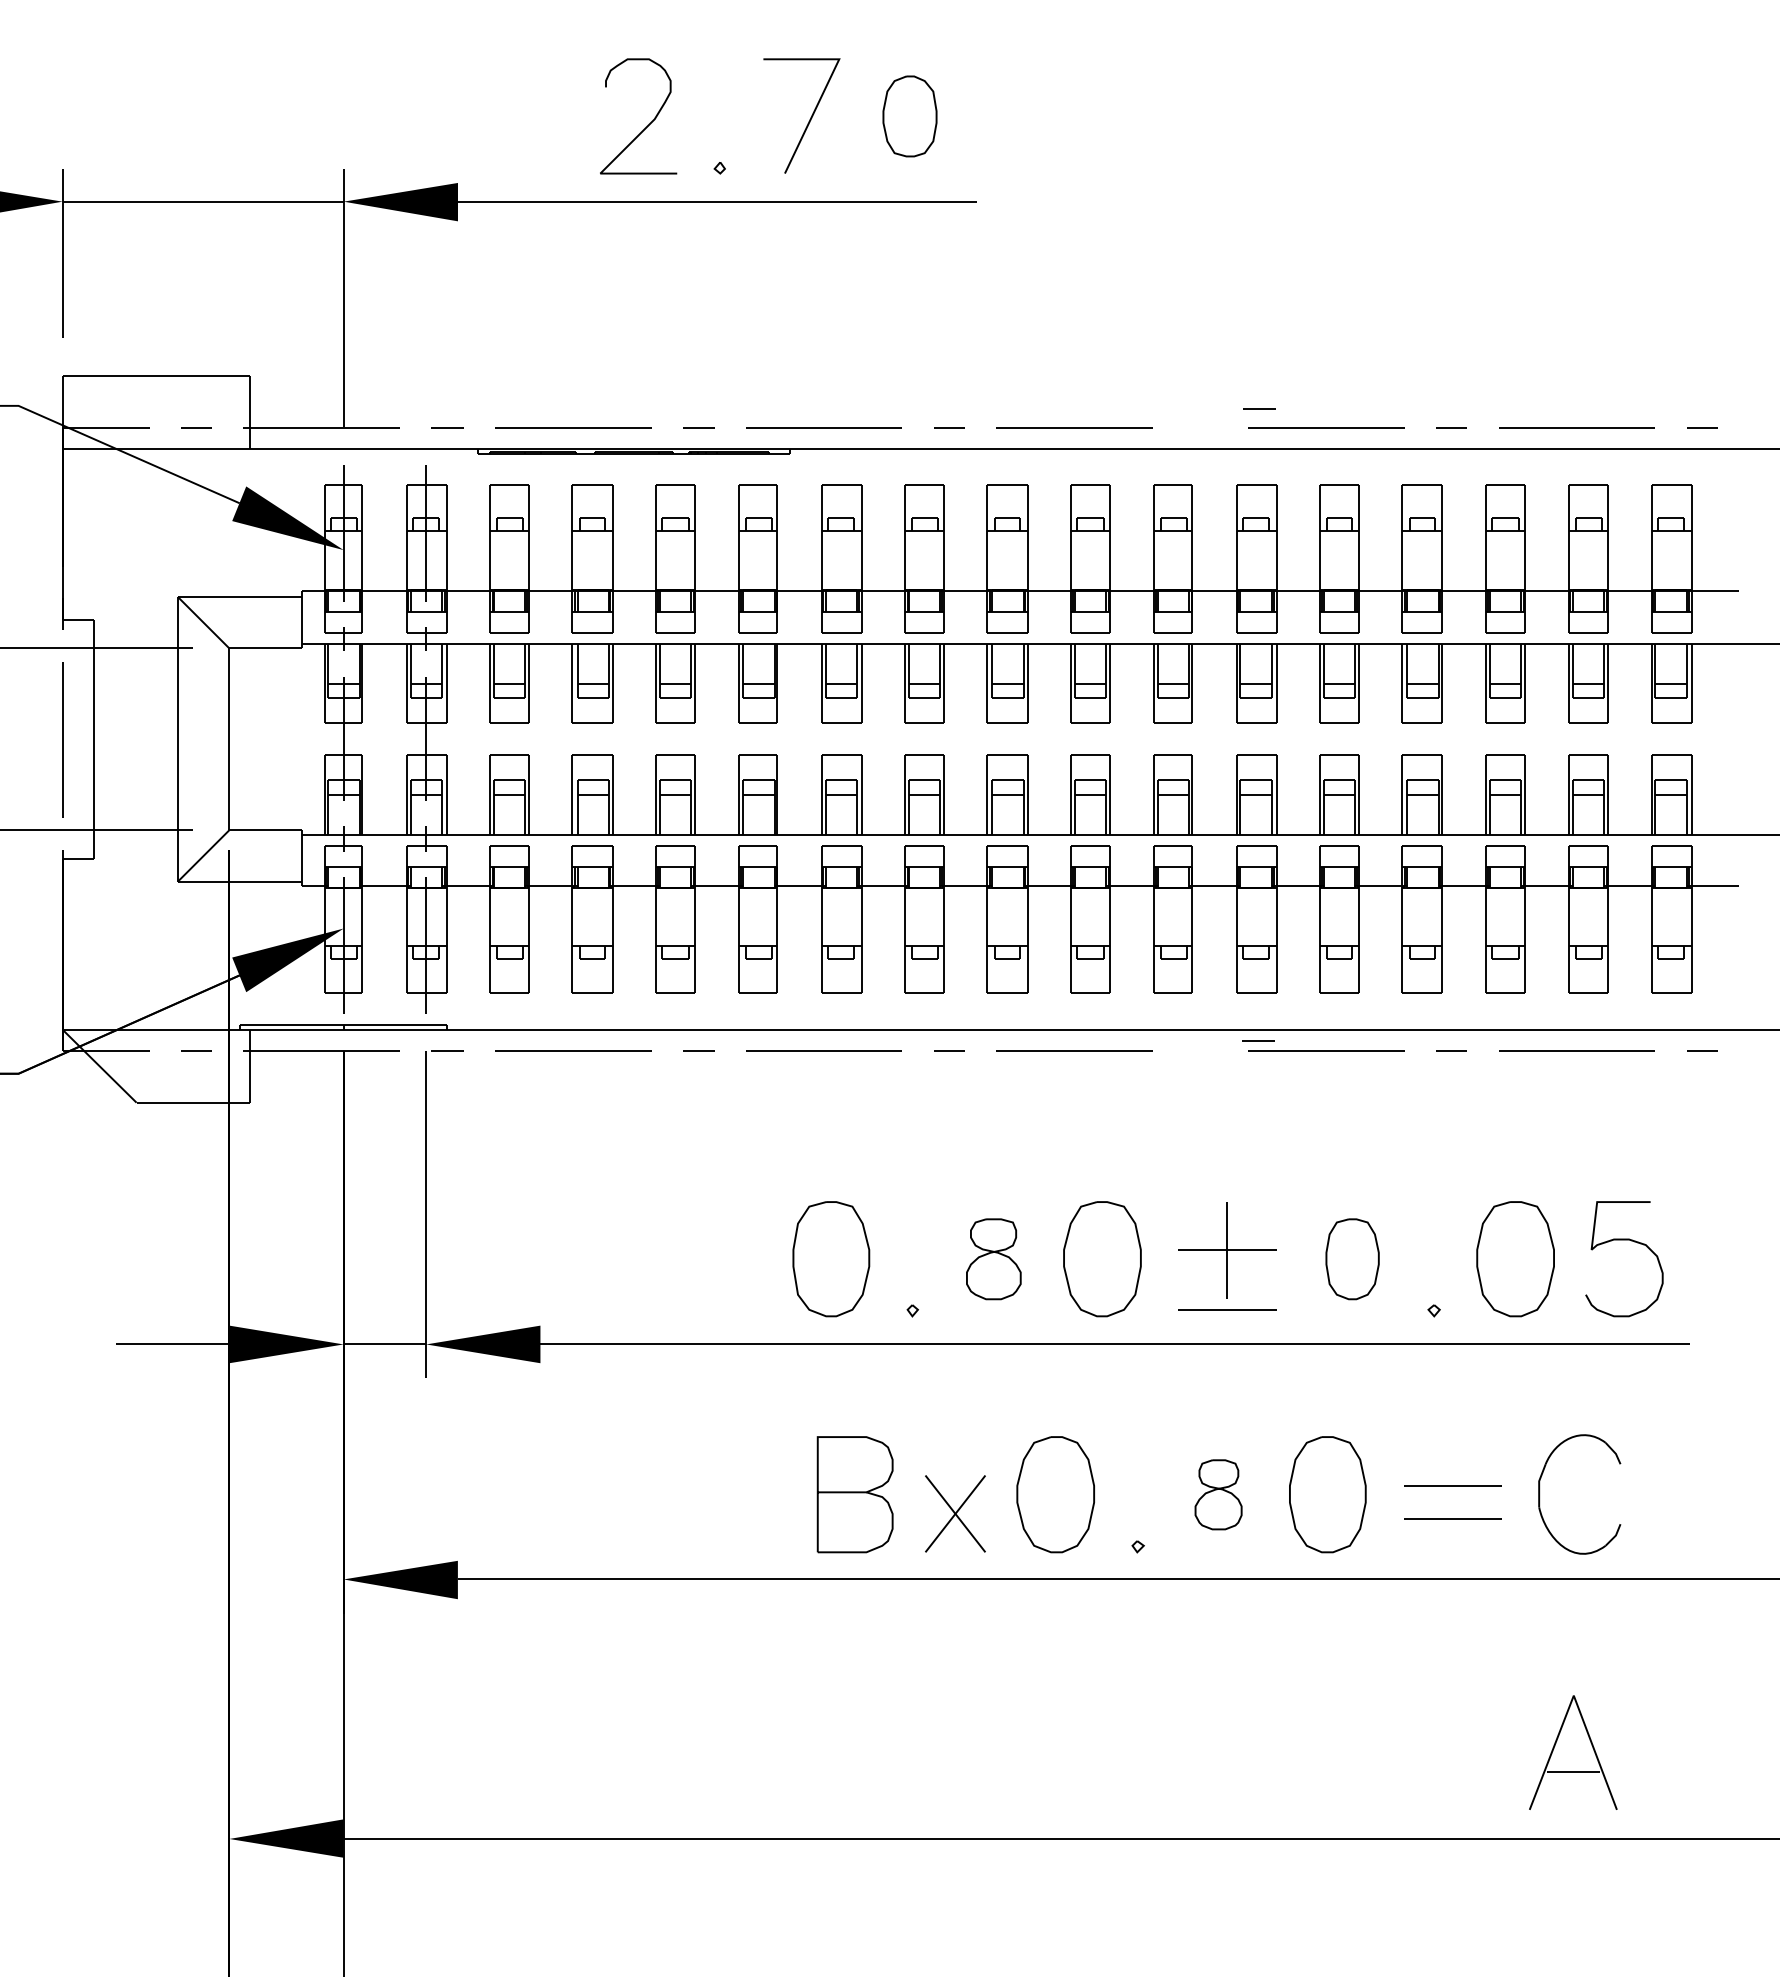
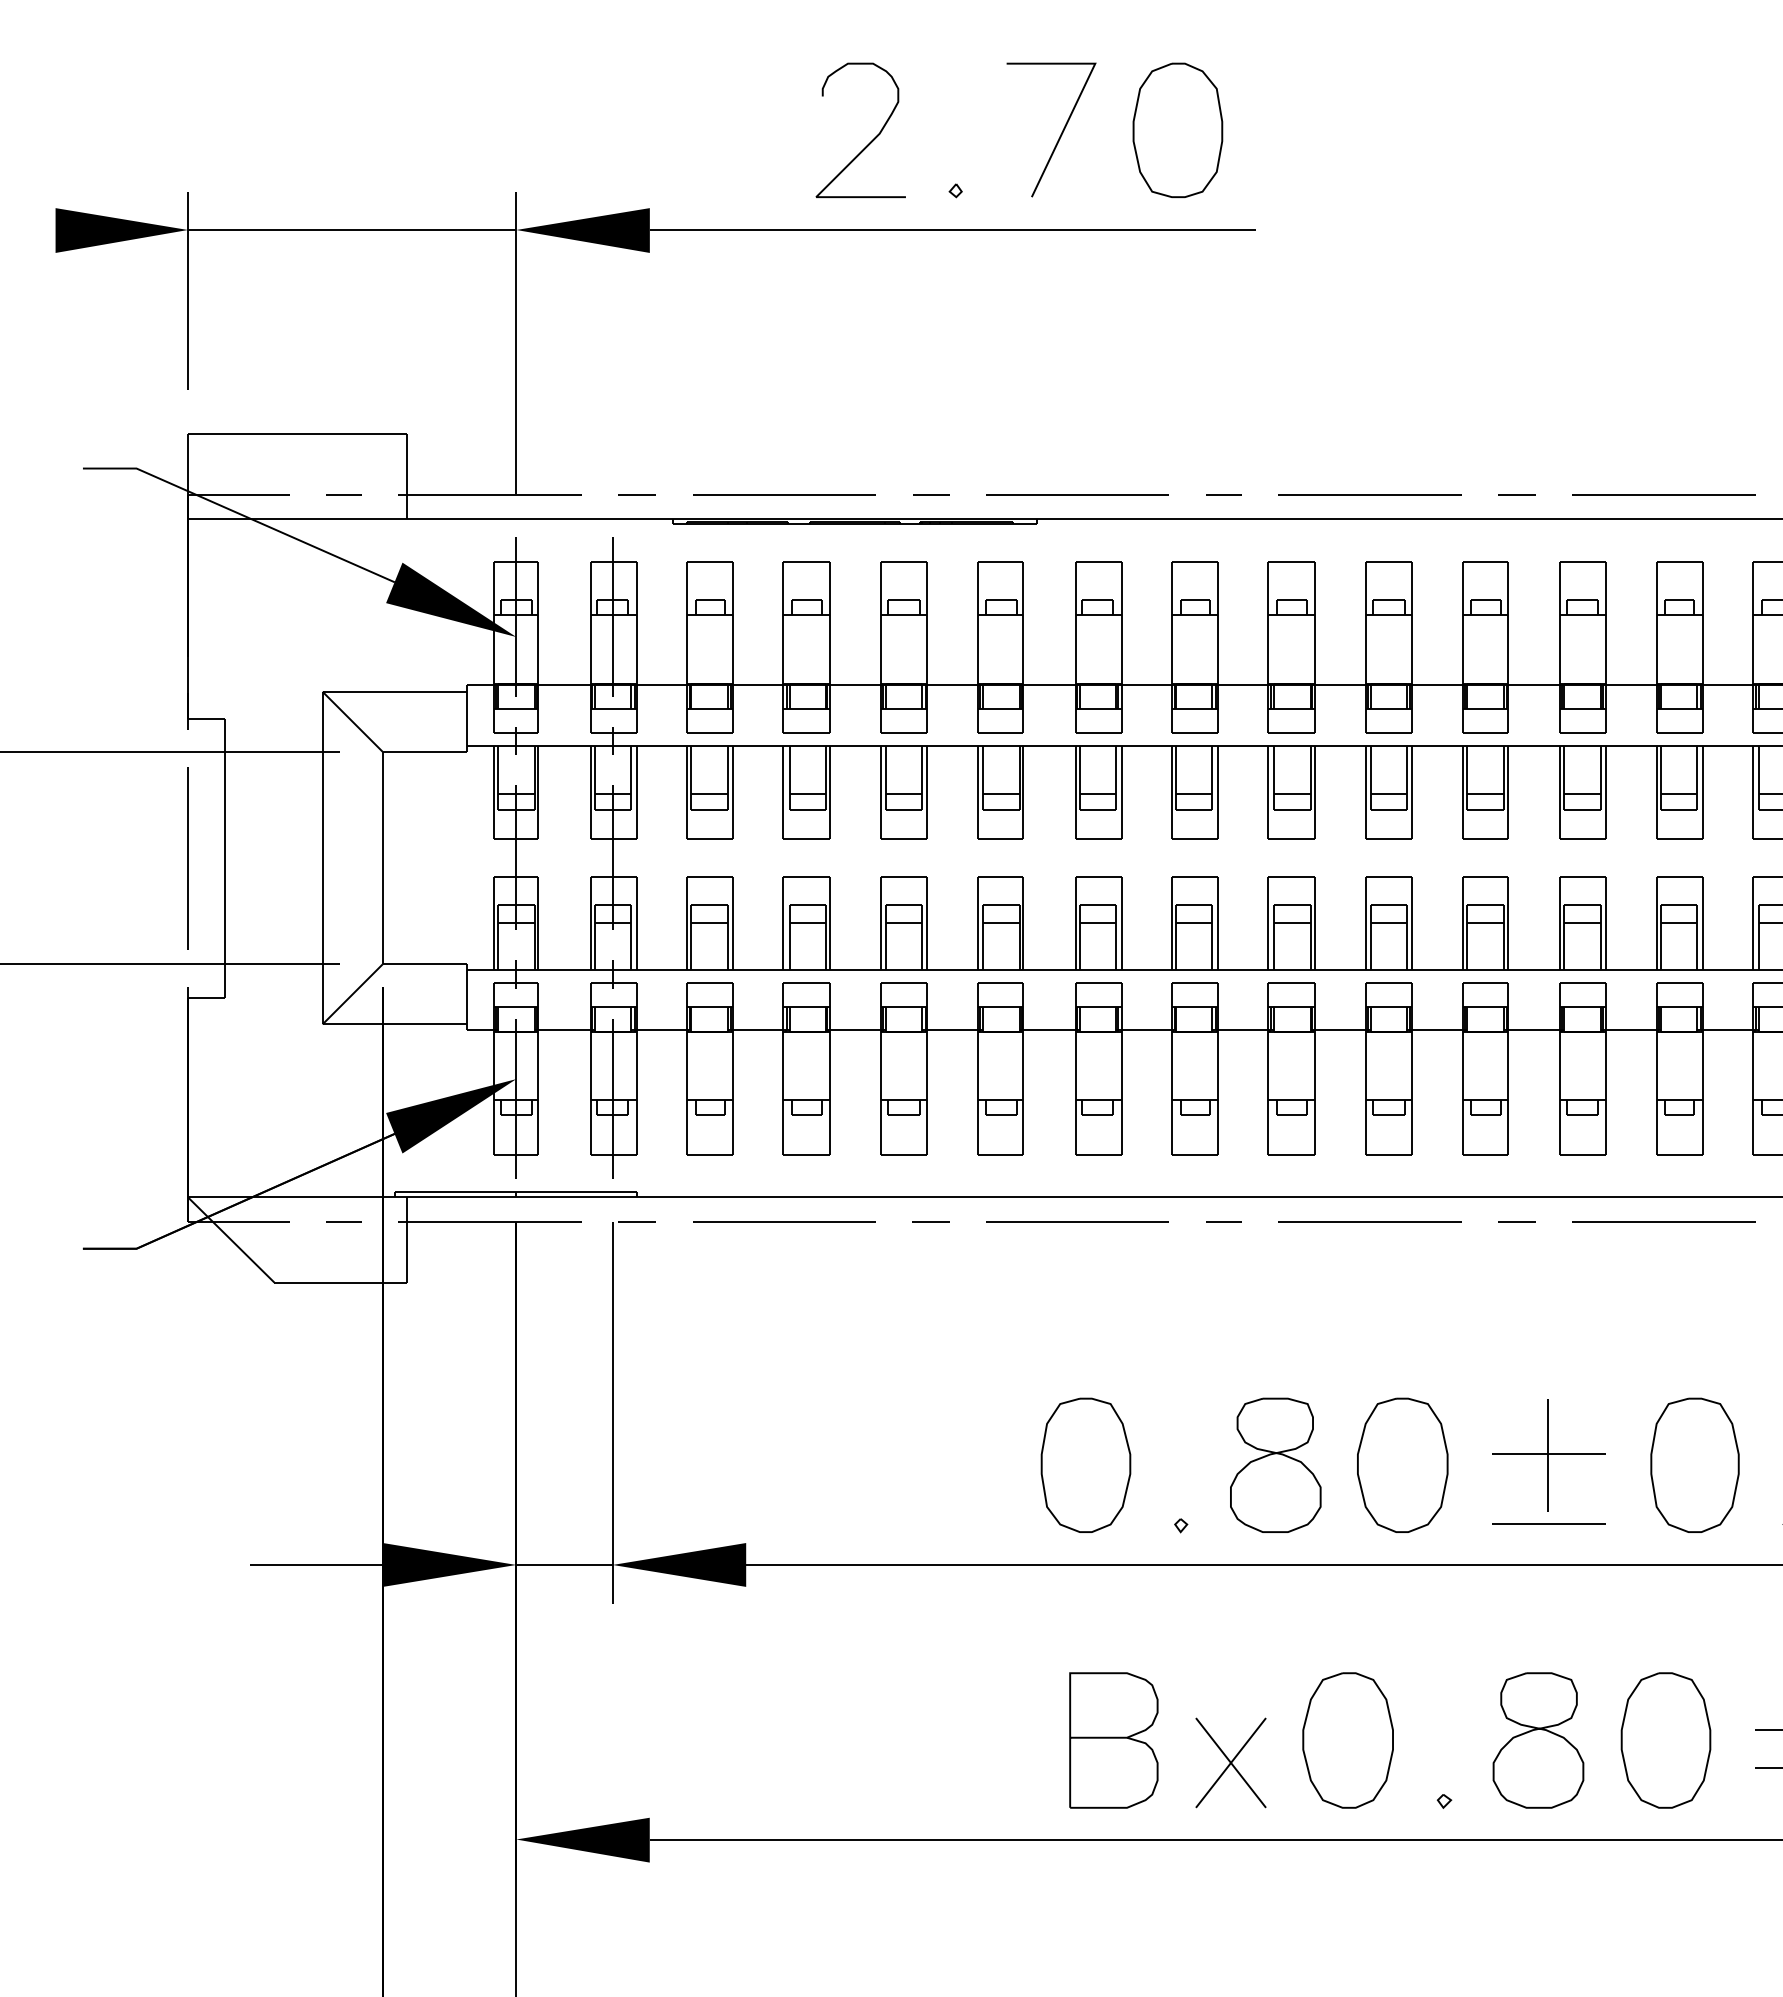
part: (909, 116) -> (1177, 130), size x1.43
line: (1259, 408) -> (1517, 493), moved
line: (1258, 1040) -> (1517, 1221), moved
part: (993, 1259) -> (1275, 1465), size x1.43
part: (1352, 1259) -> (1694, 1465), size x1.43
part: (1218, 1494) -> (1538, 1740), size x1.67

